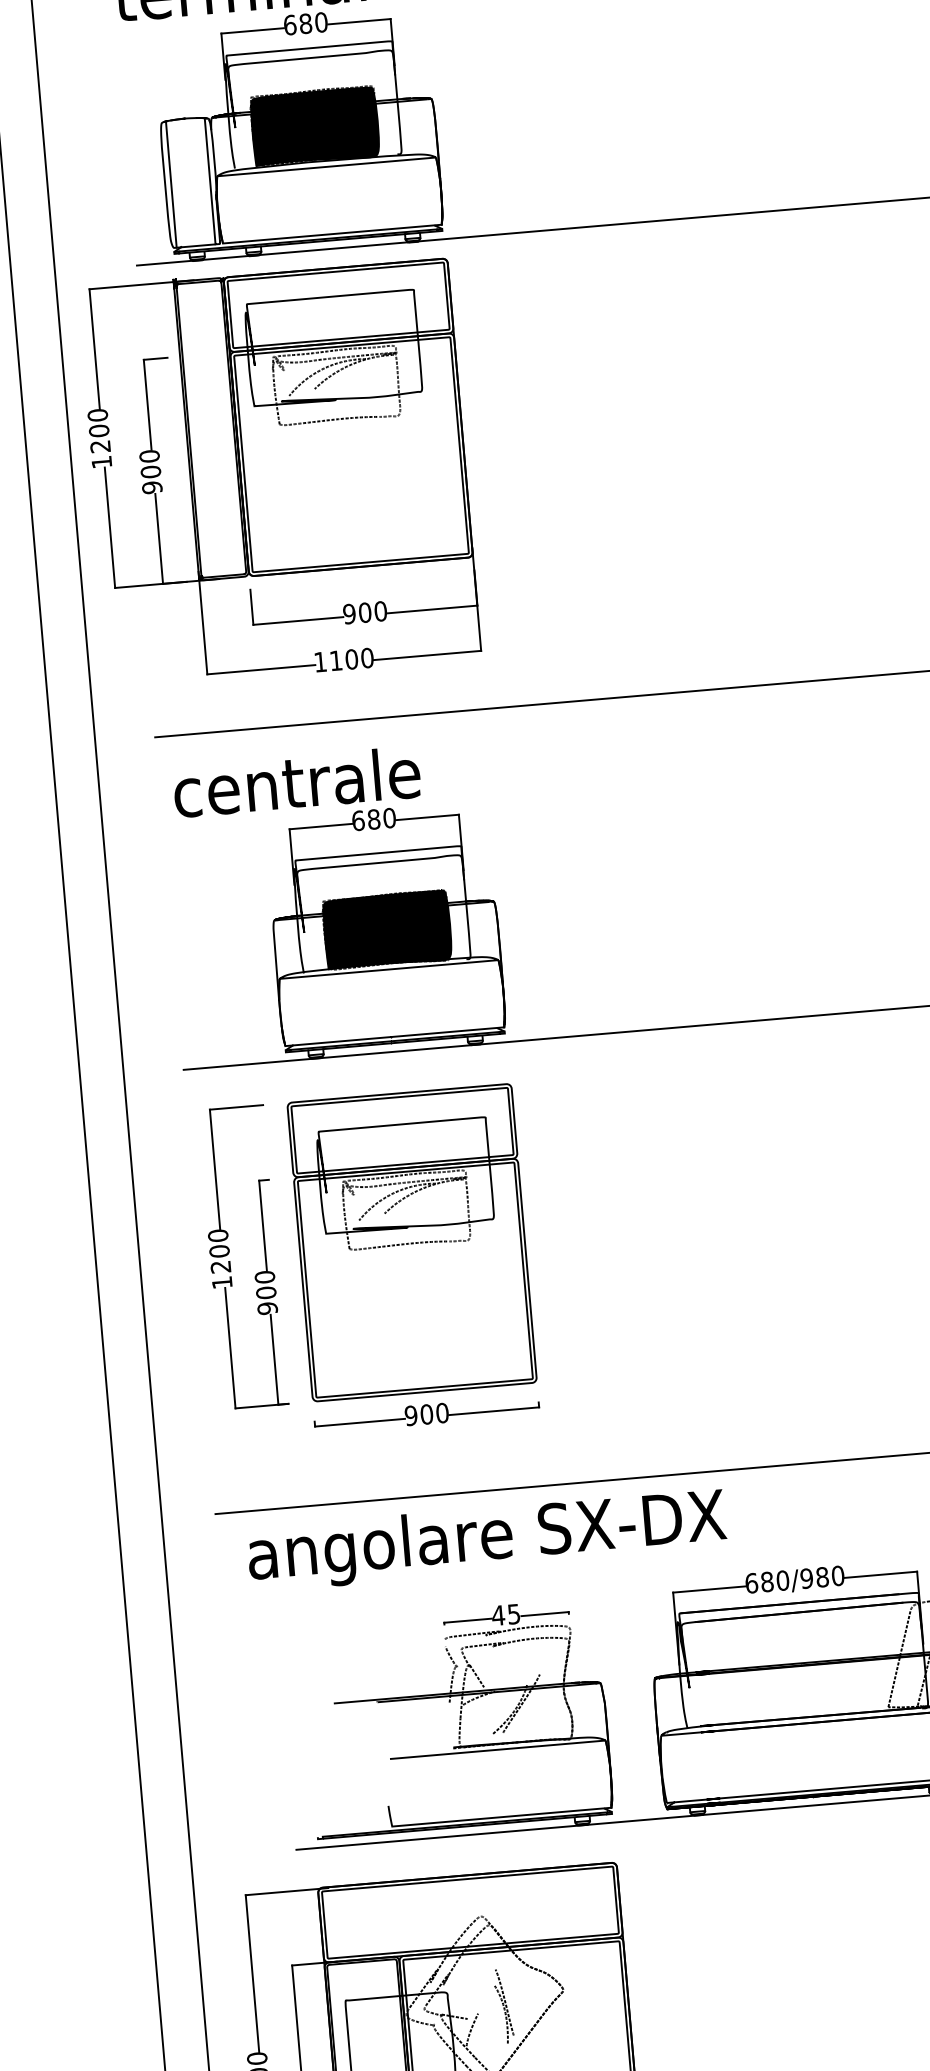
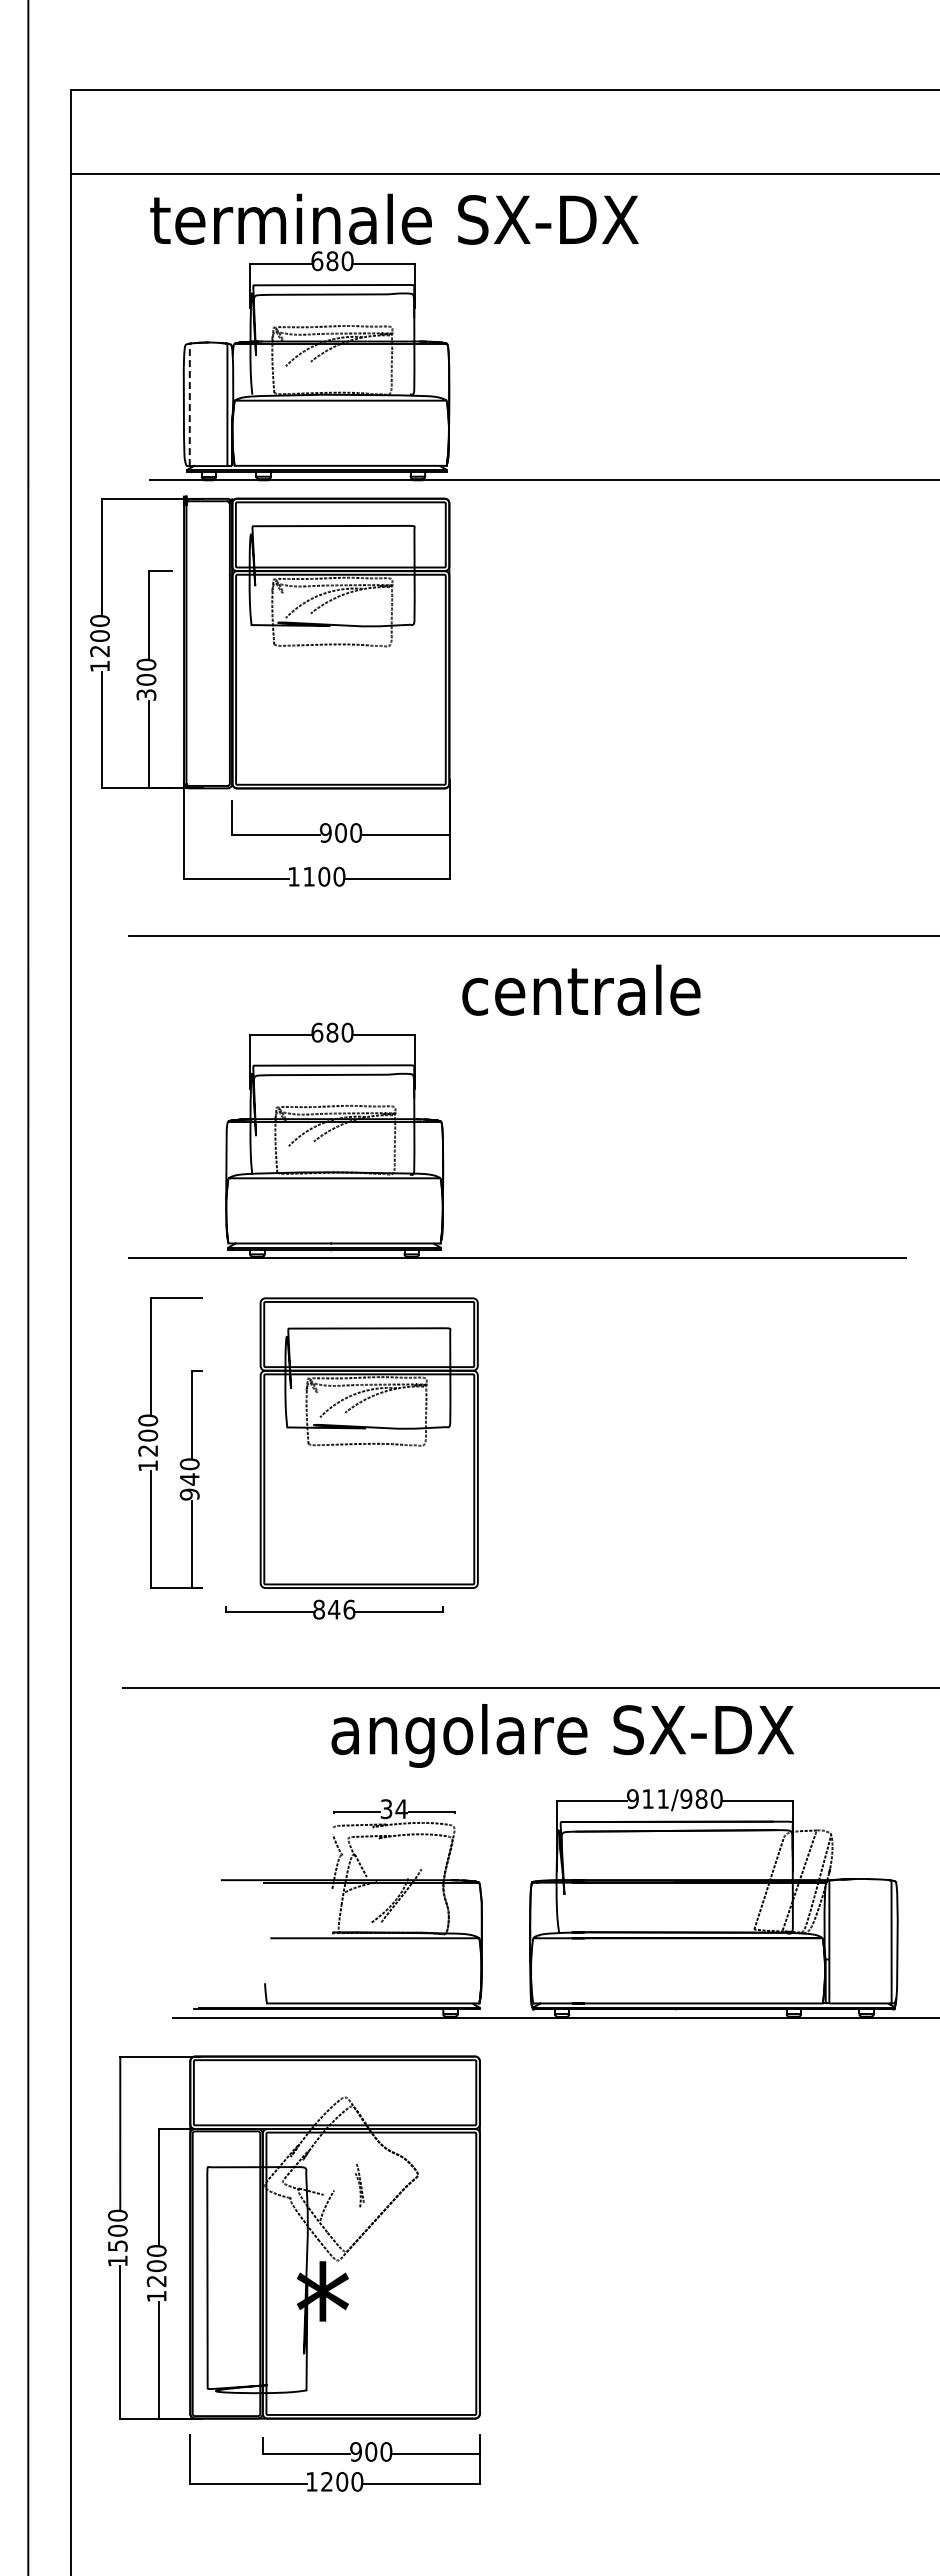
fill: (314, 127) -> (332, 361), removed
line: (170, 184) -> (189, 404), solid -> dashed
text: (152, 487) -> (146, 694), 900 -> 300
text: (296, 781) -> (581, 989), moved
fill: (386, 930) -> (335, 1140), removed
part: (411, 1242) -> (368, 1442), moved
text: (266, 1292) -> (189, 1479), 900 -> 940
text: (427, 1414) -> (334, 1609), 900 -> 846
text: (486, 1540) -> (562, 1735), moved
text: (767, 1581) -> (648, 1798), 680/980 -> 911/980
text: (505, 1615) -> (393, 1809), 45 -> 34
part: (503, 2006) -> (359, 2185), size x0.6

